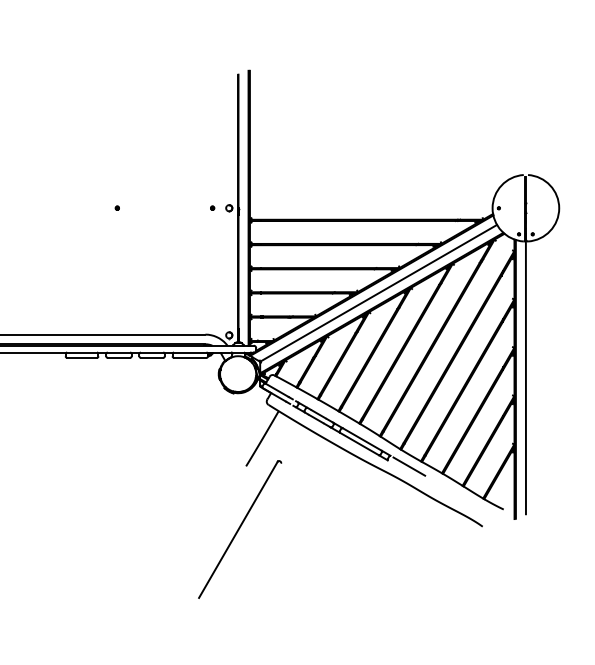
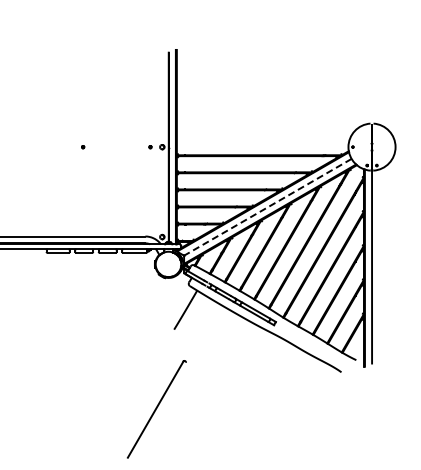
line: (378, 293) -> (267, 207), solid -> dashed
line: (409, 466) -> (289, 329), removed
part: (239, 529) -> (156, 409), moved

